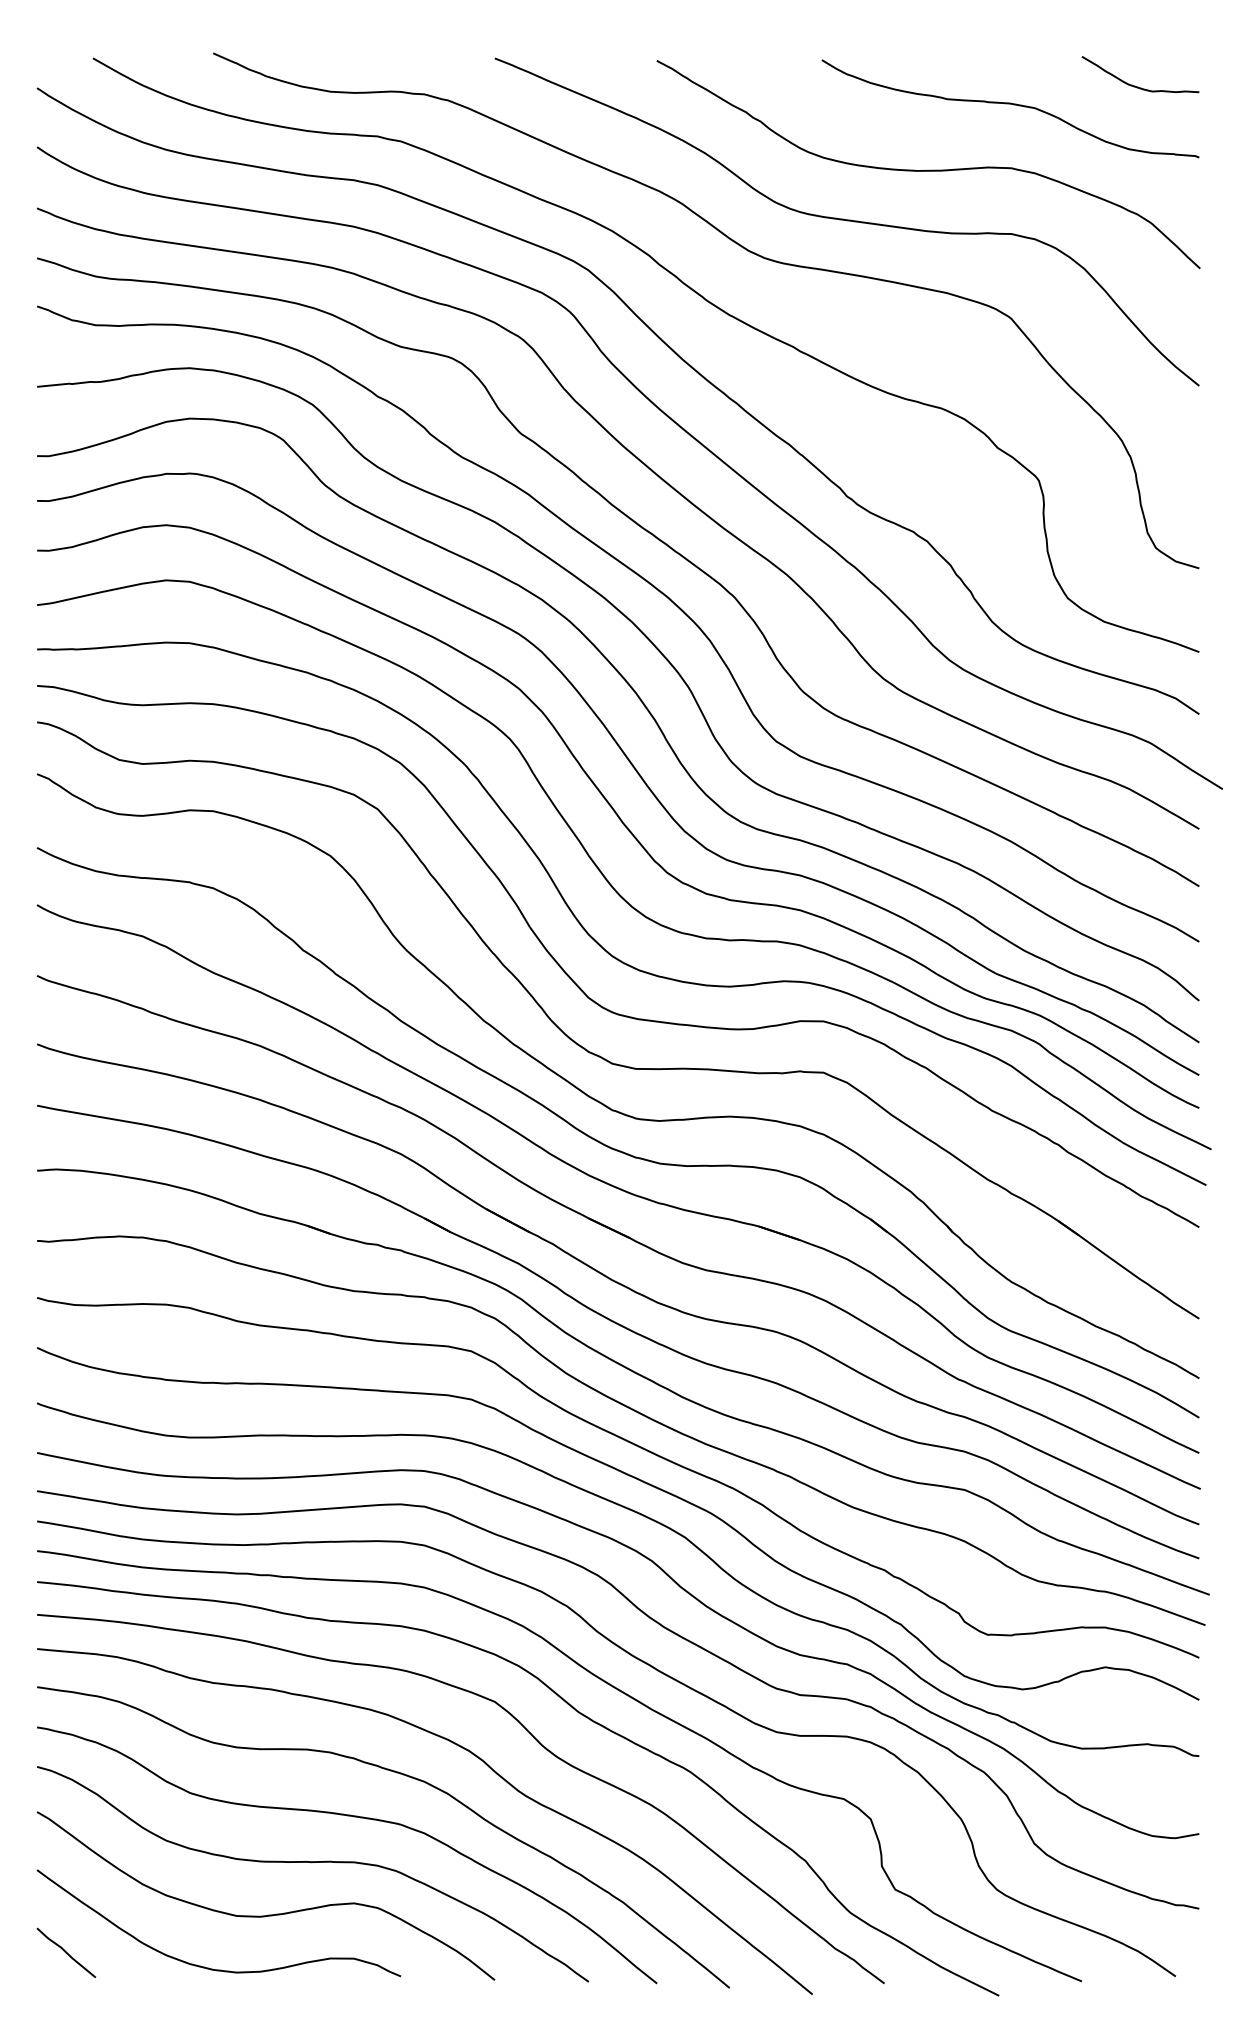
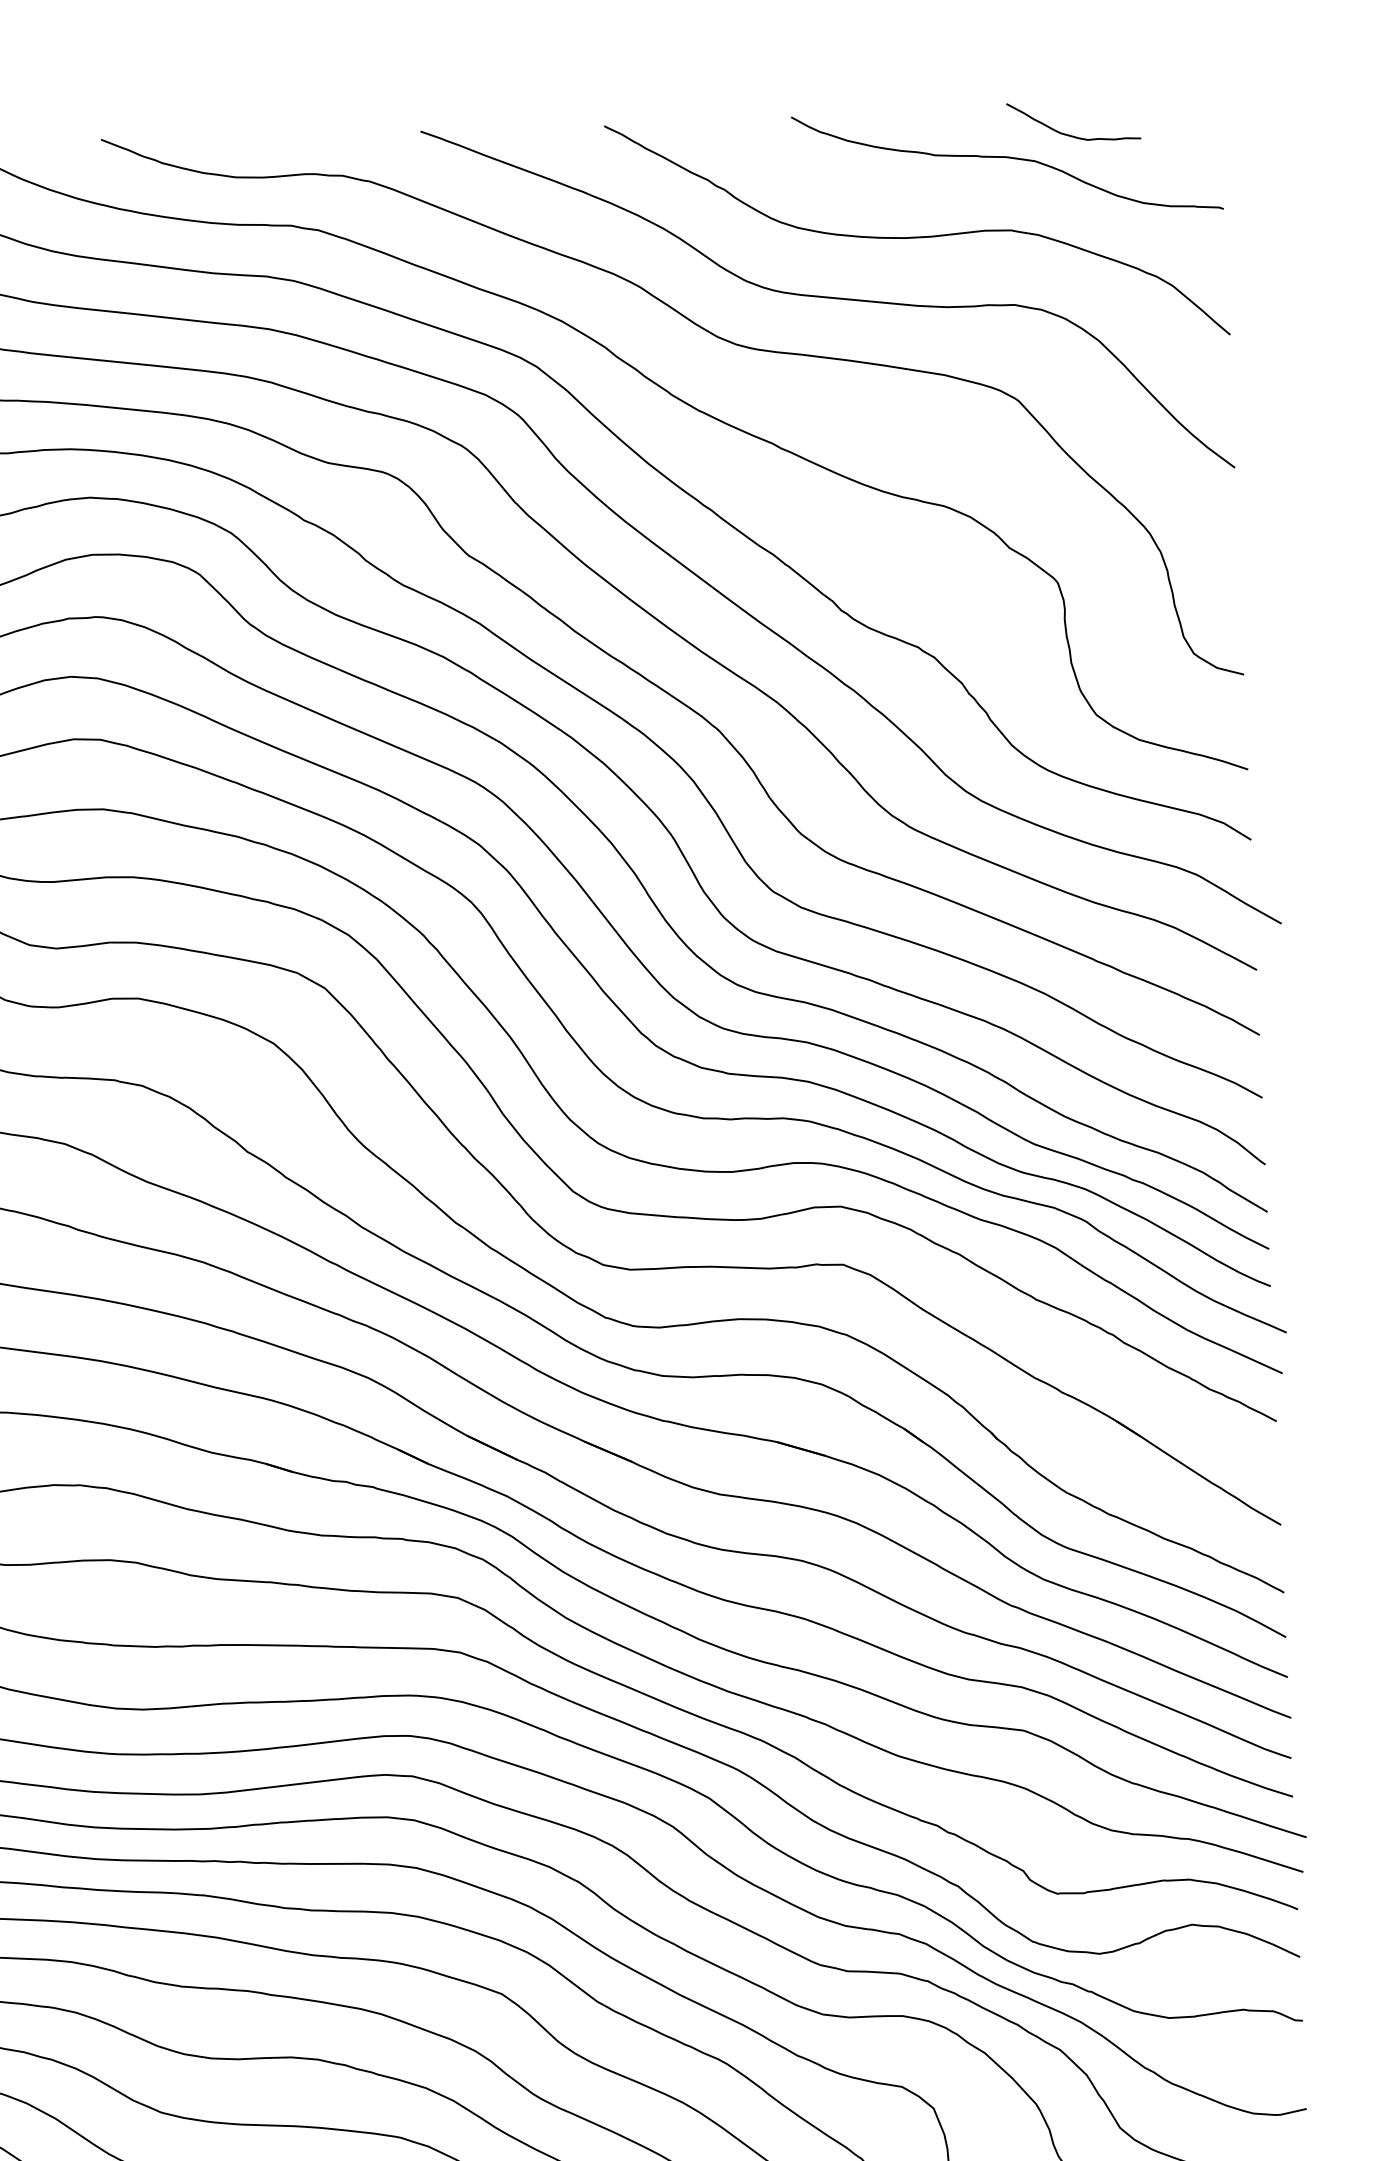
curve: (1135, 85) -> (1068, 133), moved

